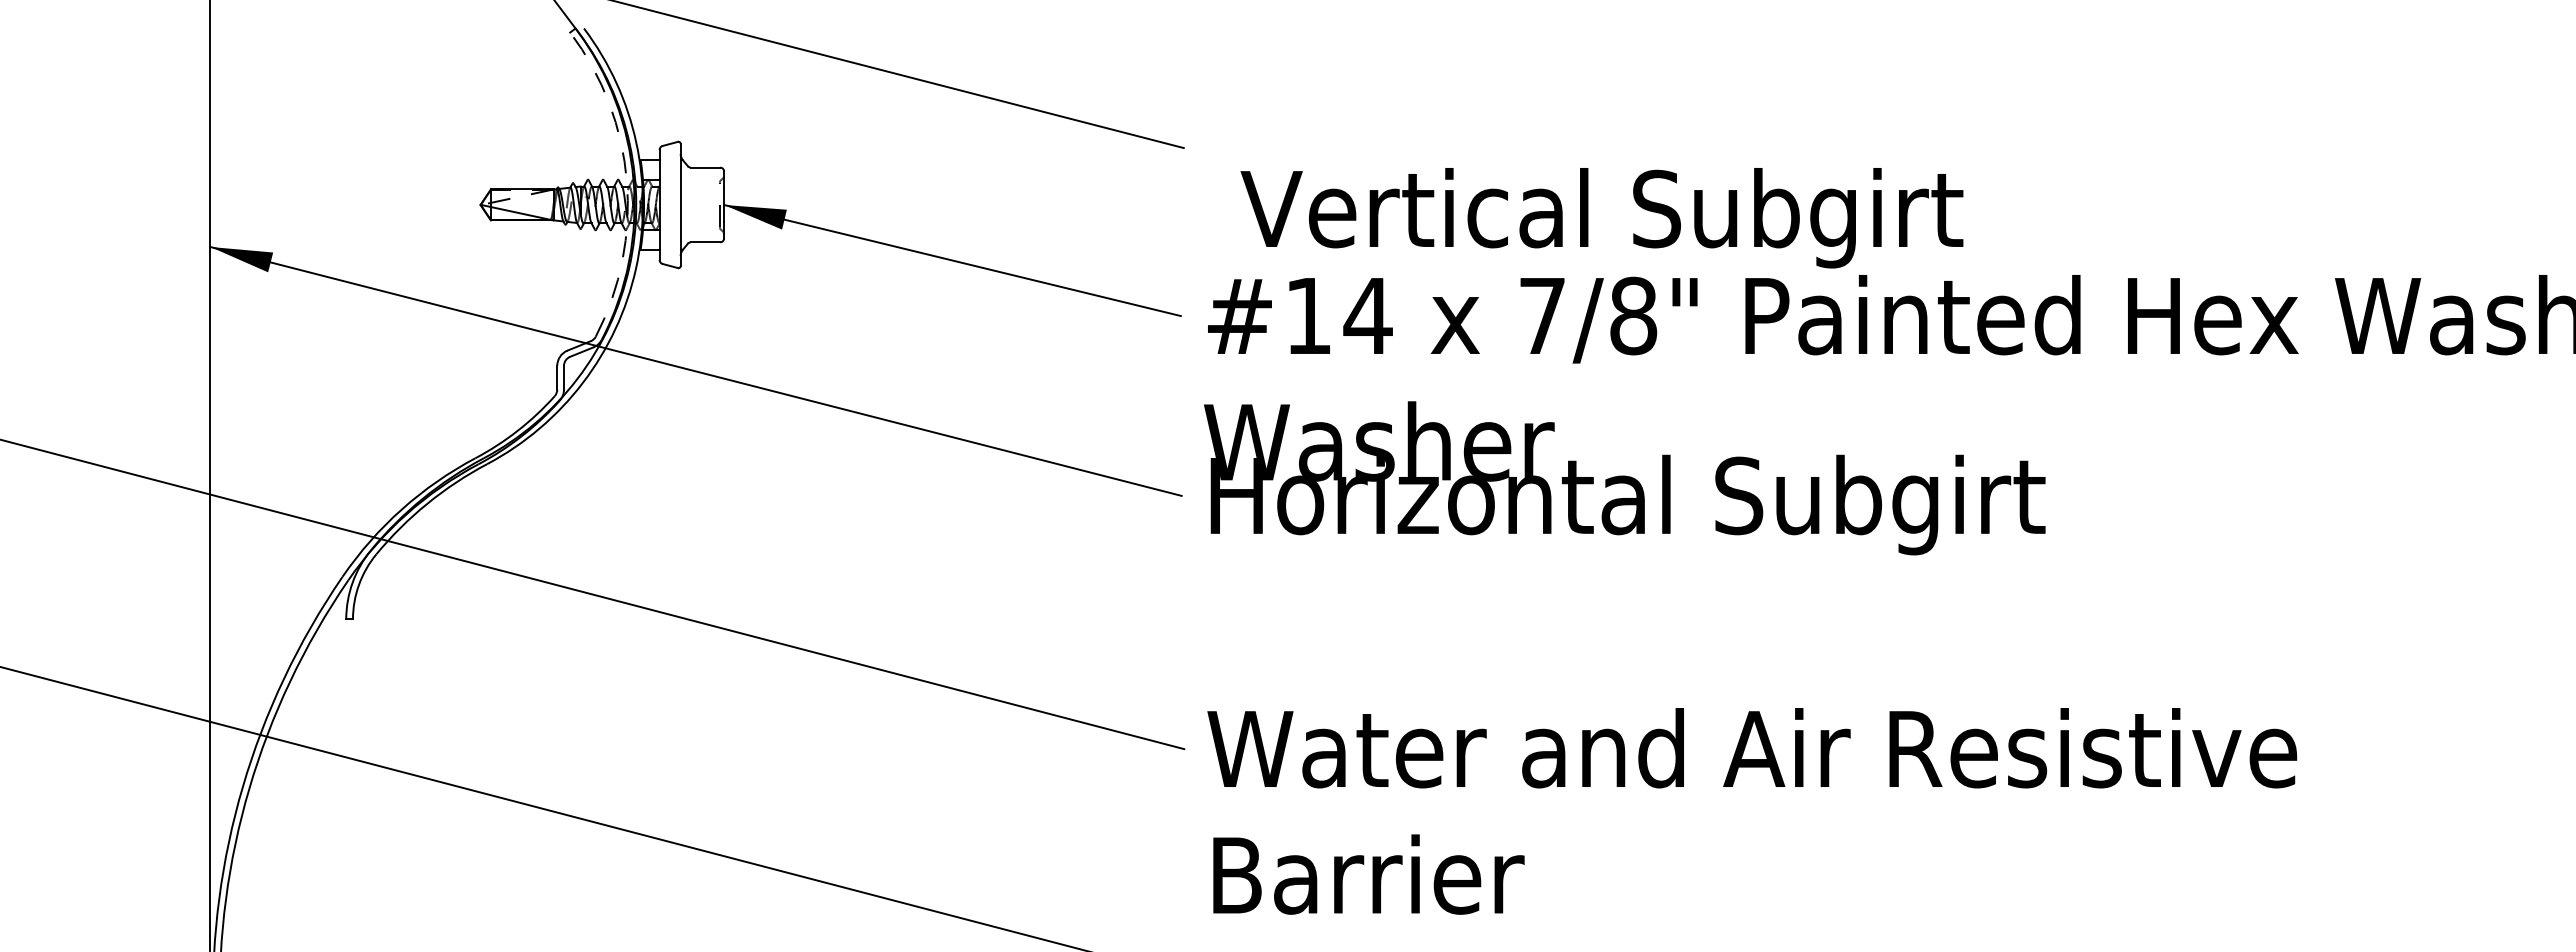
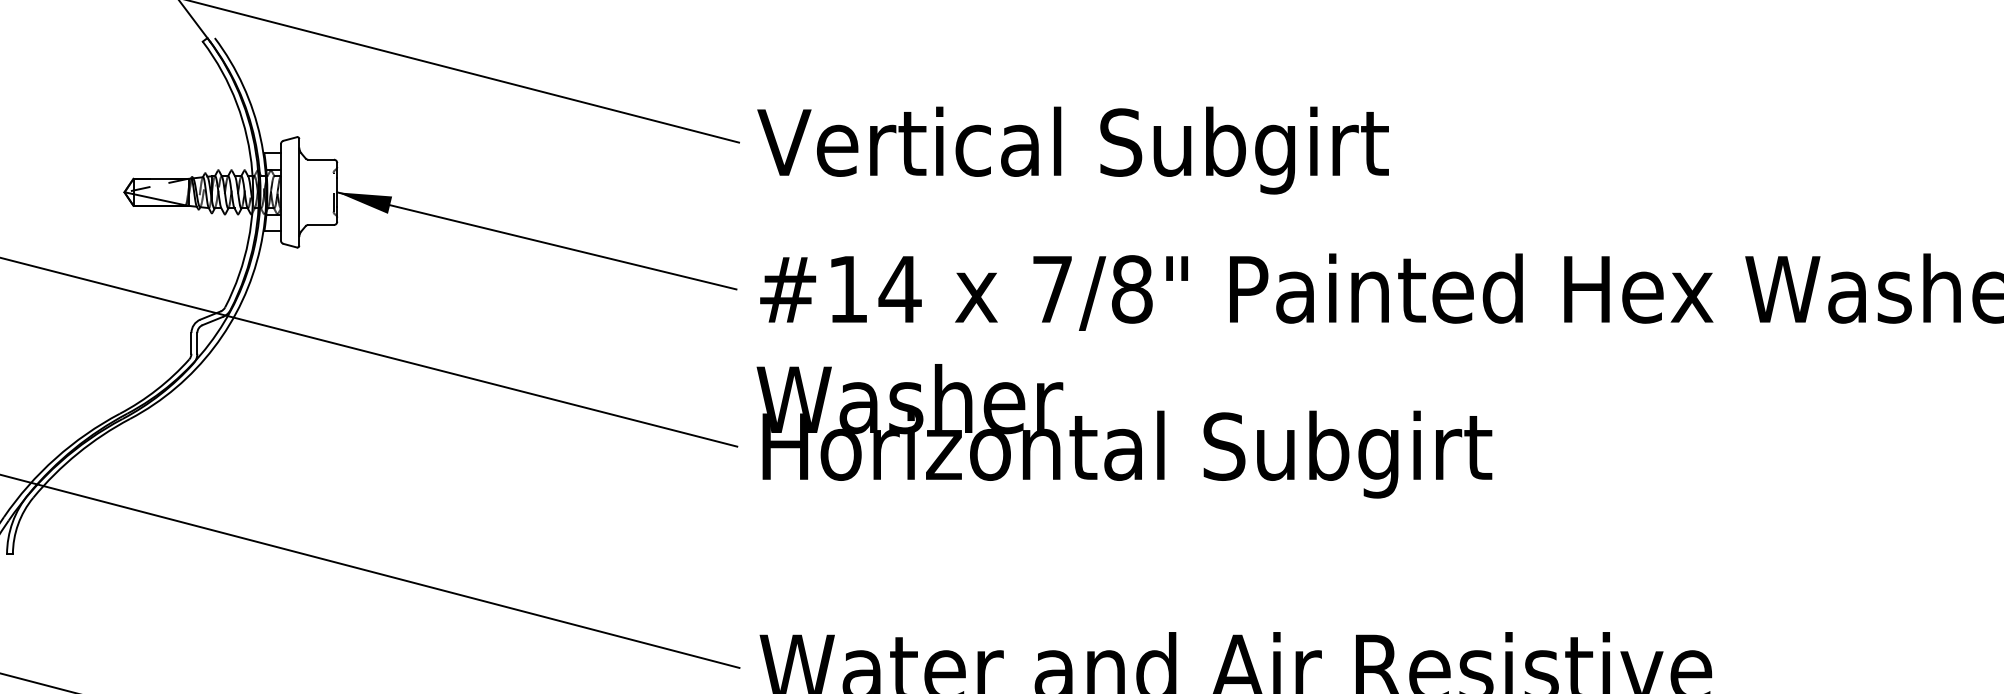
arc: (626, 180) -> (251, 170), dashed -> solid
text: (1601, 218) -> (1072, 150), moved

